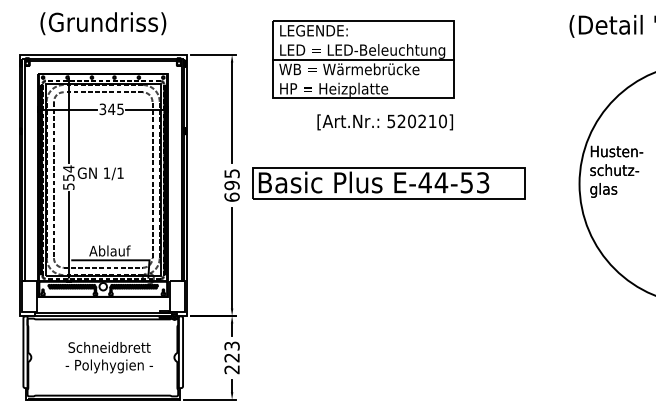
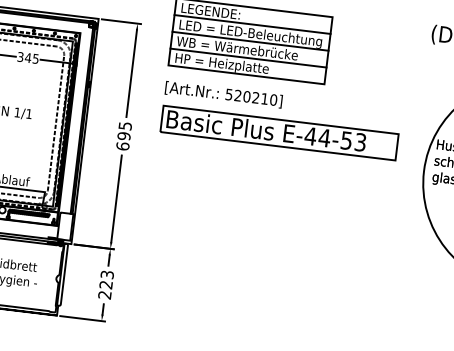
line: (362, 40) -> (251, 24), added
line: (362, 78) -> (247, 57), added
text: (384, 122) -> (223, 94), moved
part: (388, 183) -> (278, 133), moved

